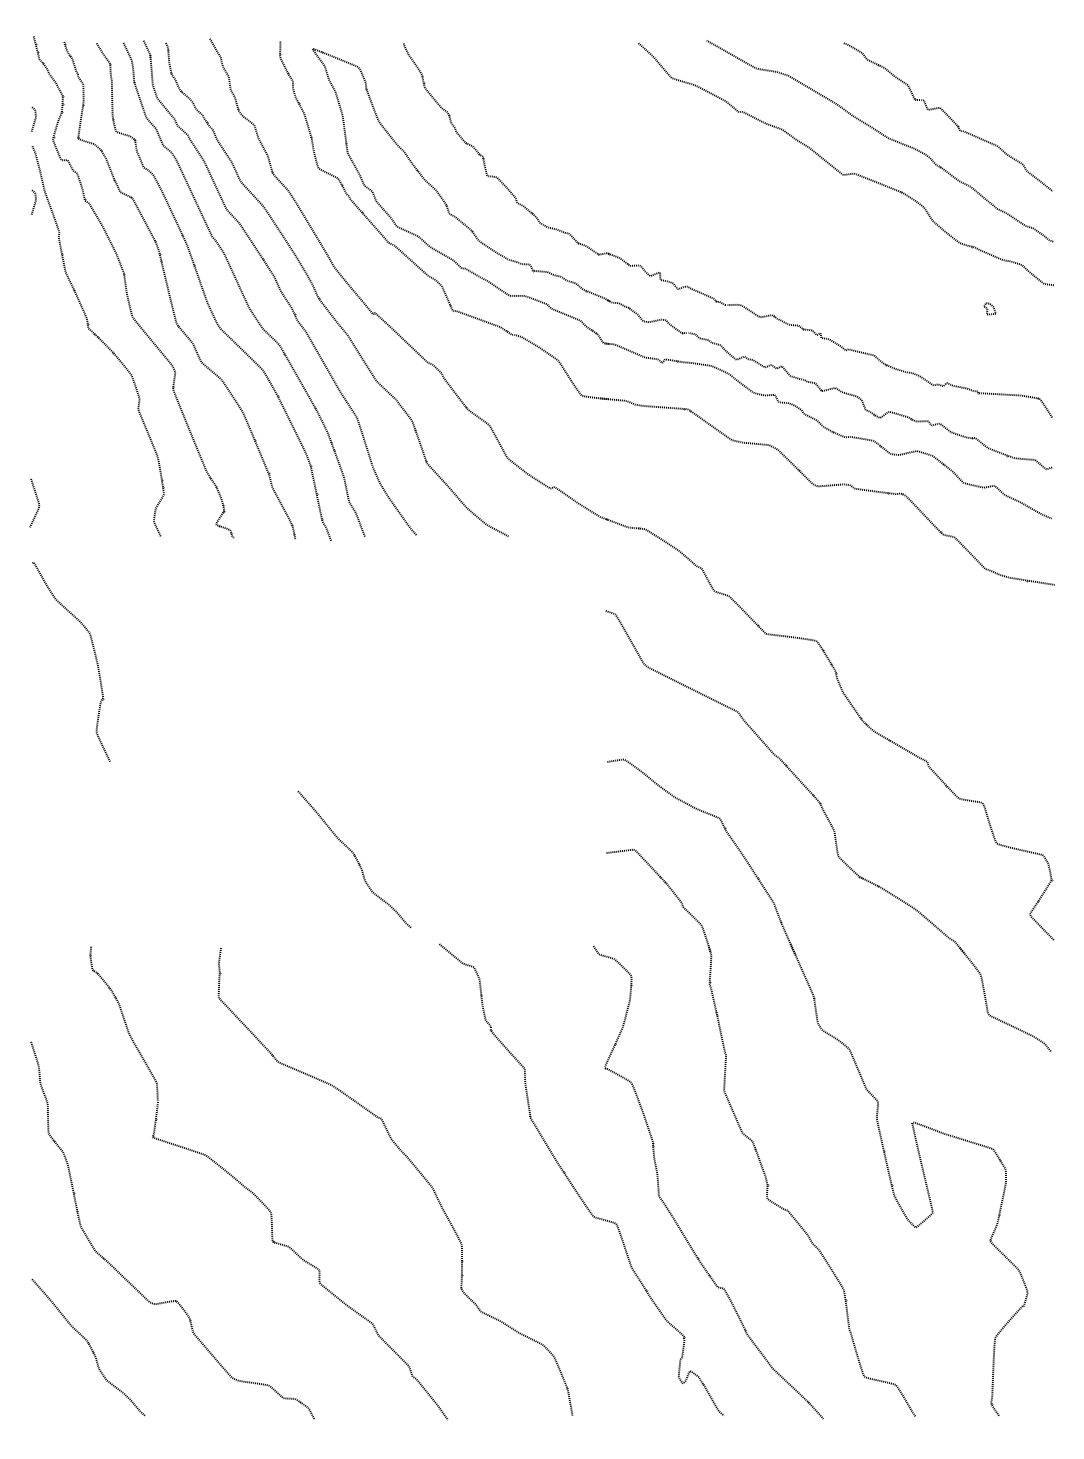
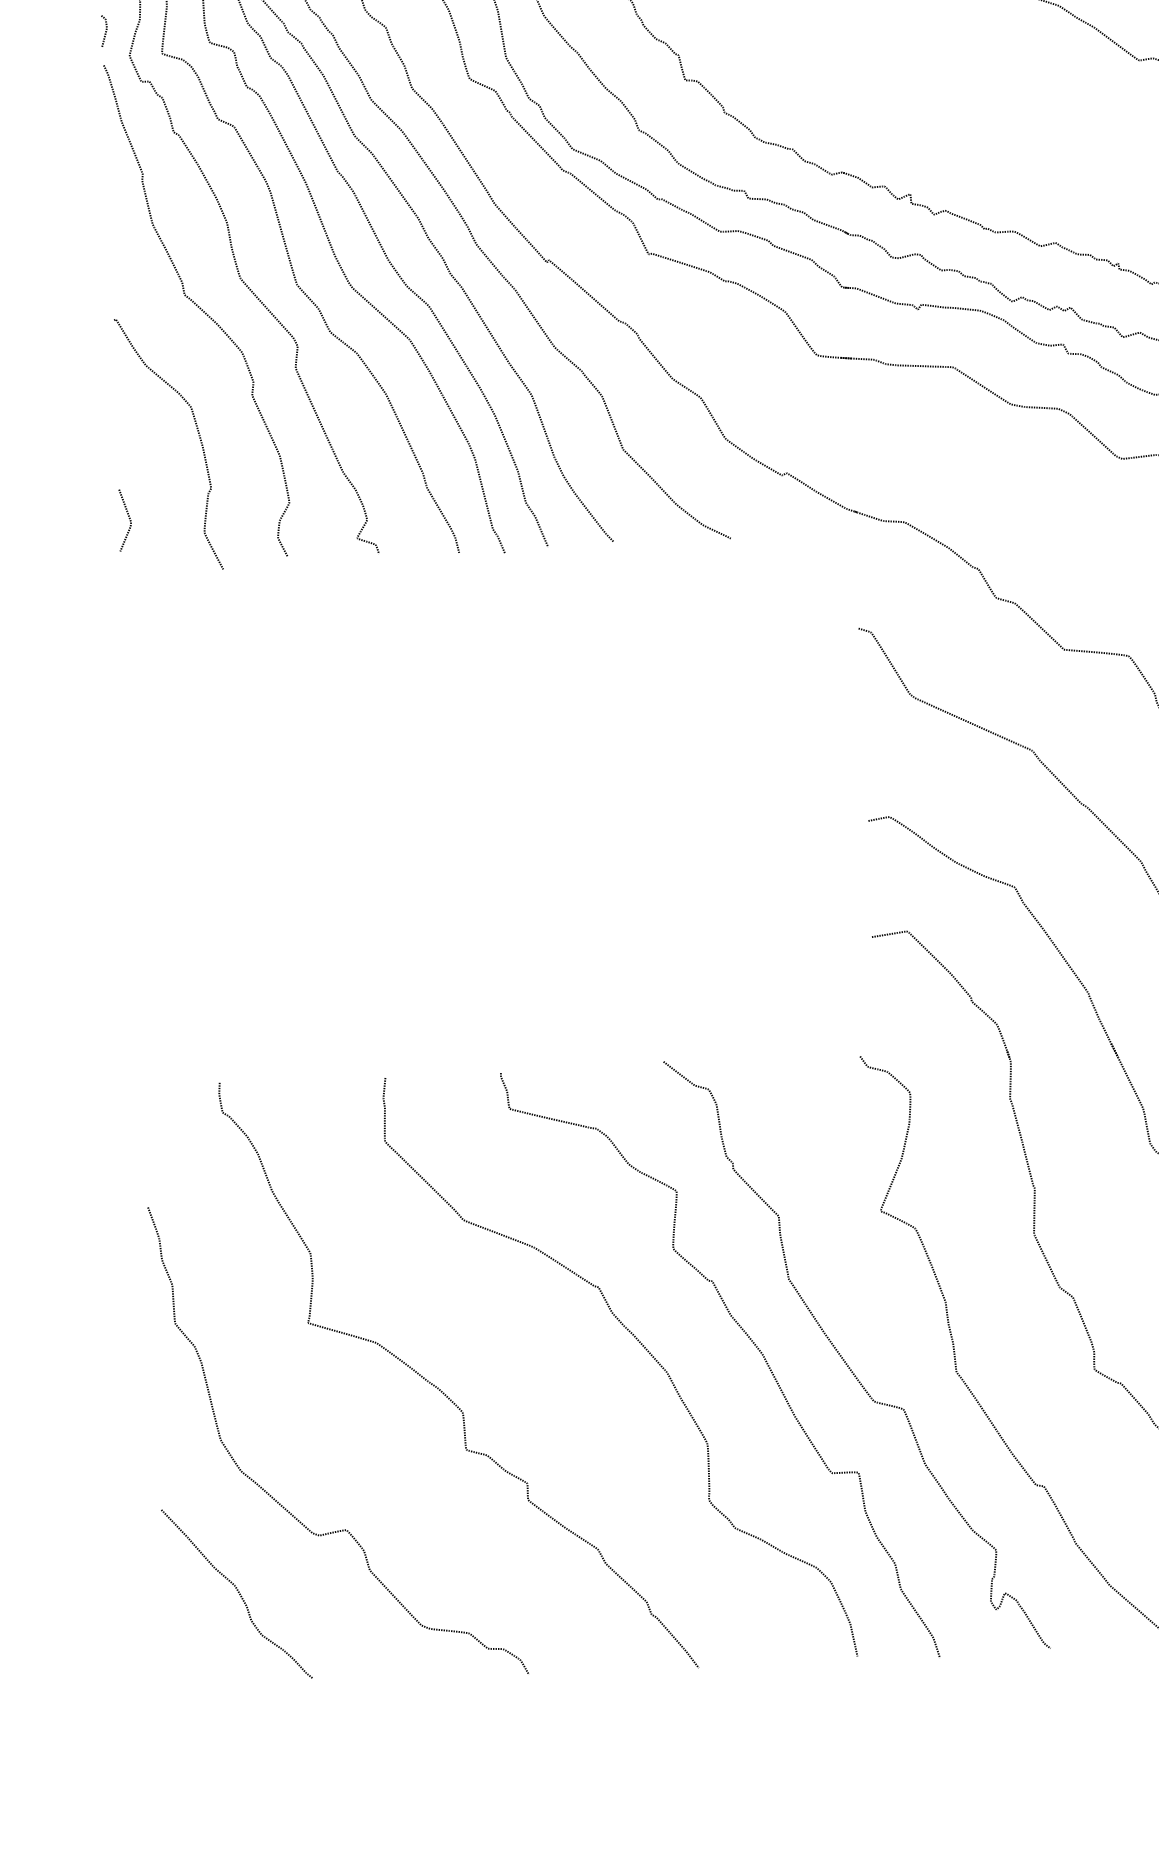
curve: (34, 202) -> (109, 137), removed
curve: (94, 656) -> (198, 436), moved
curve: (355, 858) -> (552, 956), removed
curve: (499, 1166) -> (751, 1342), added

